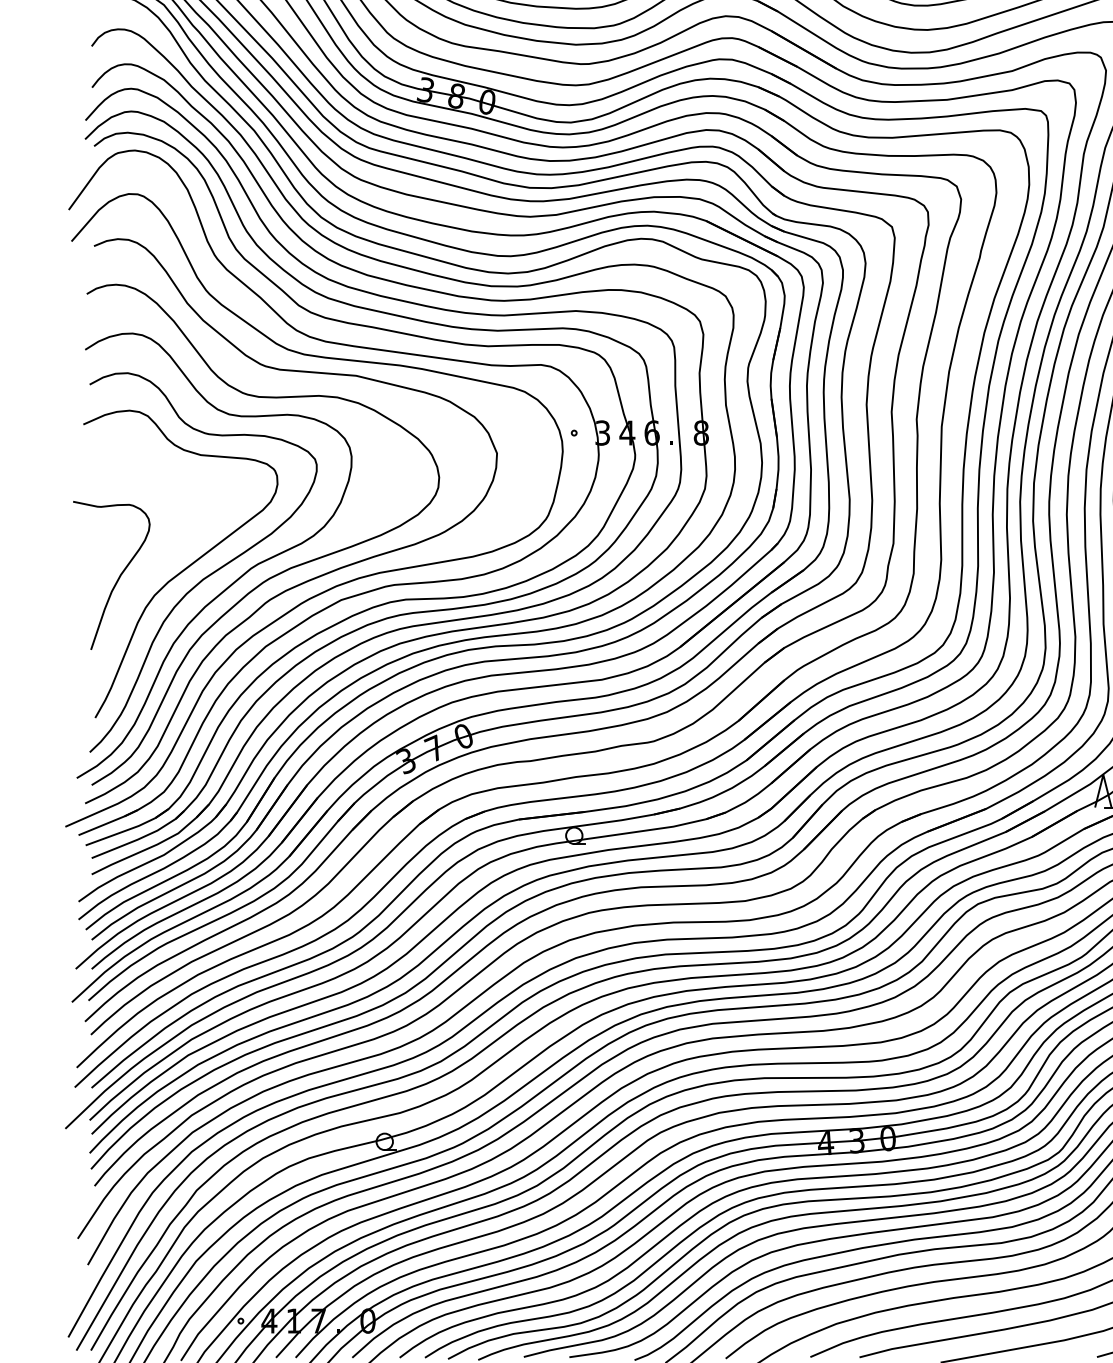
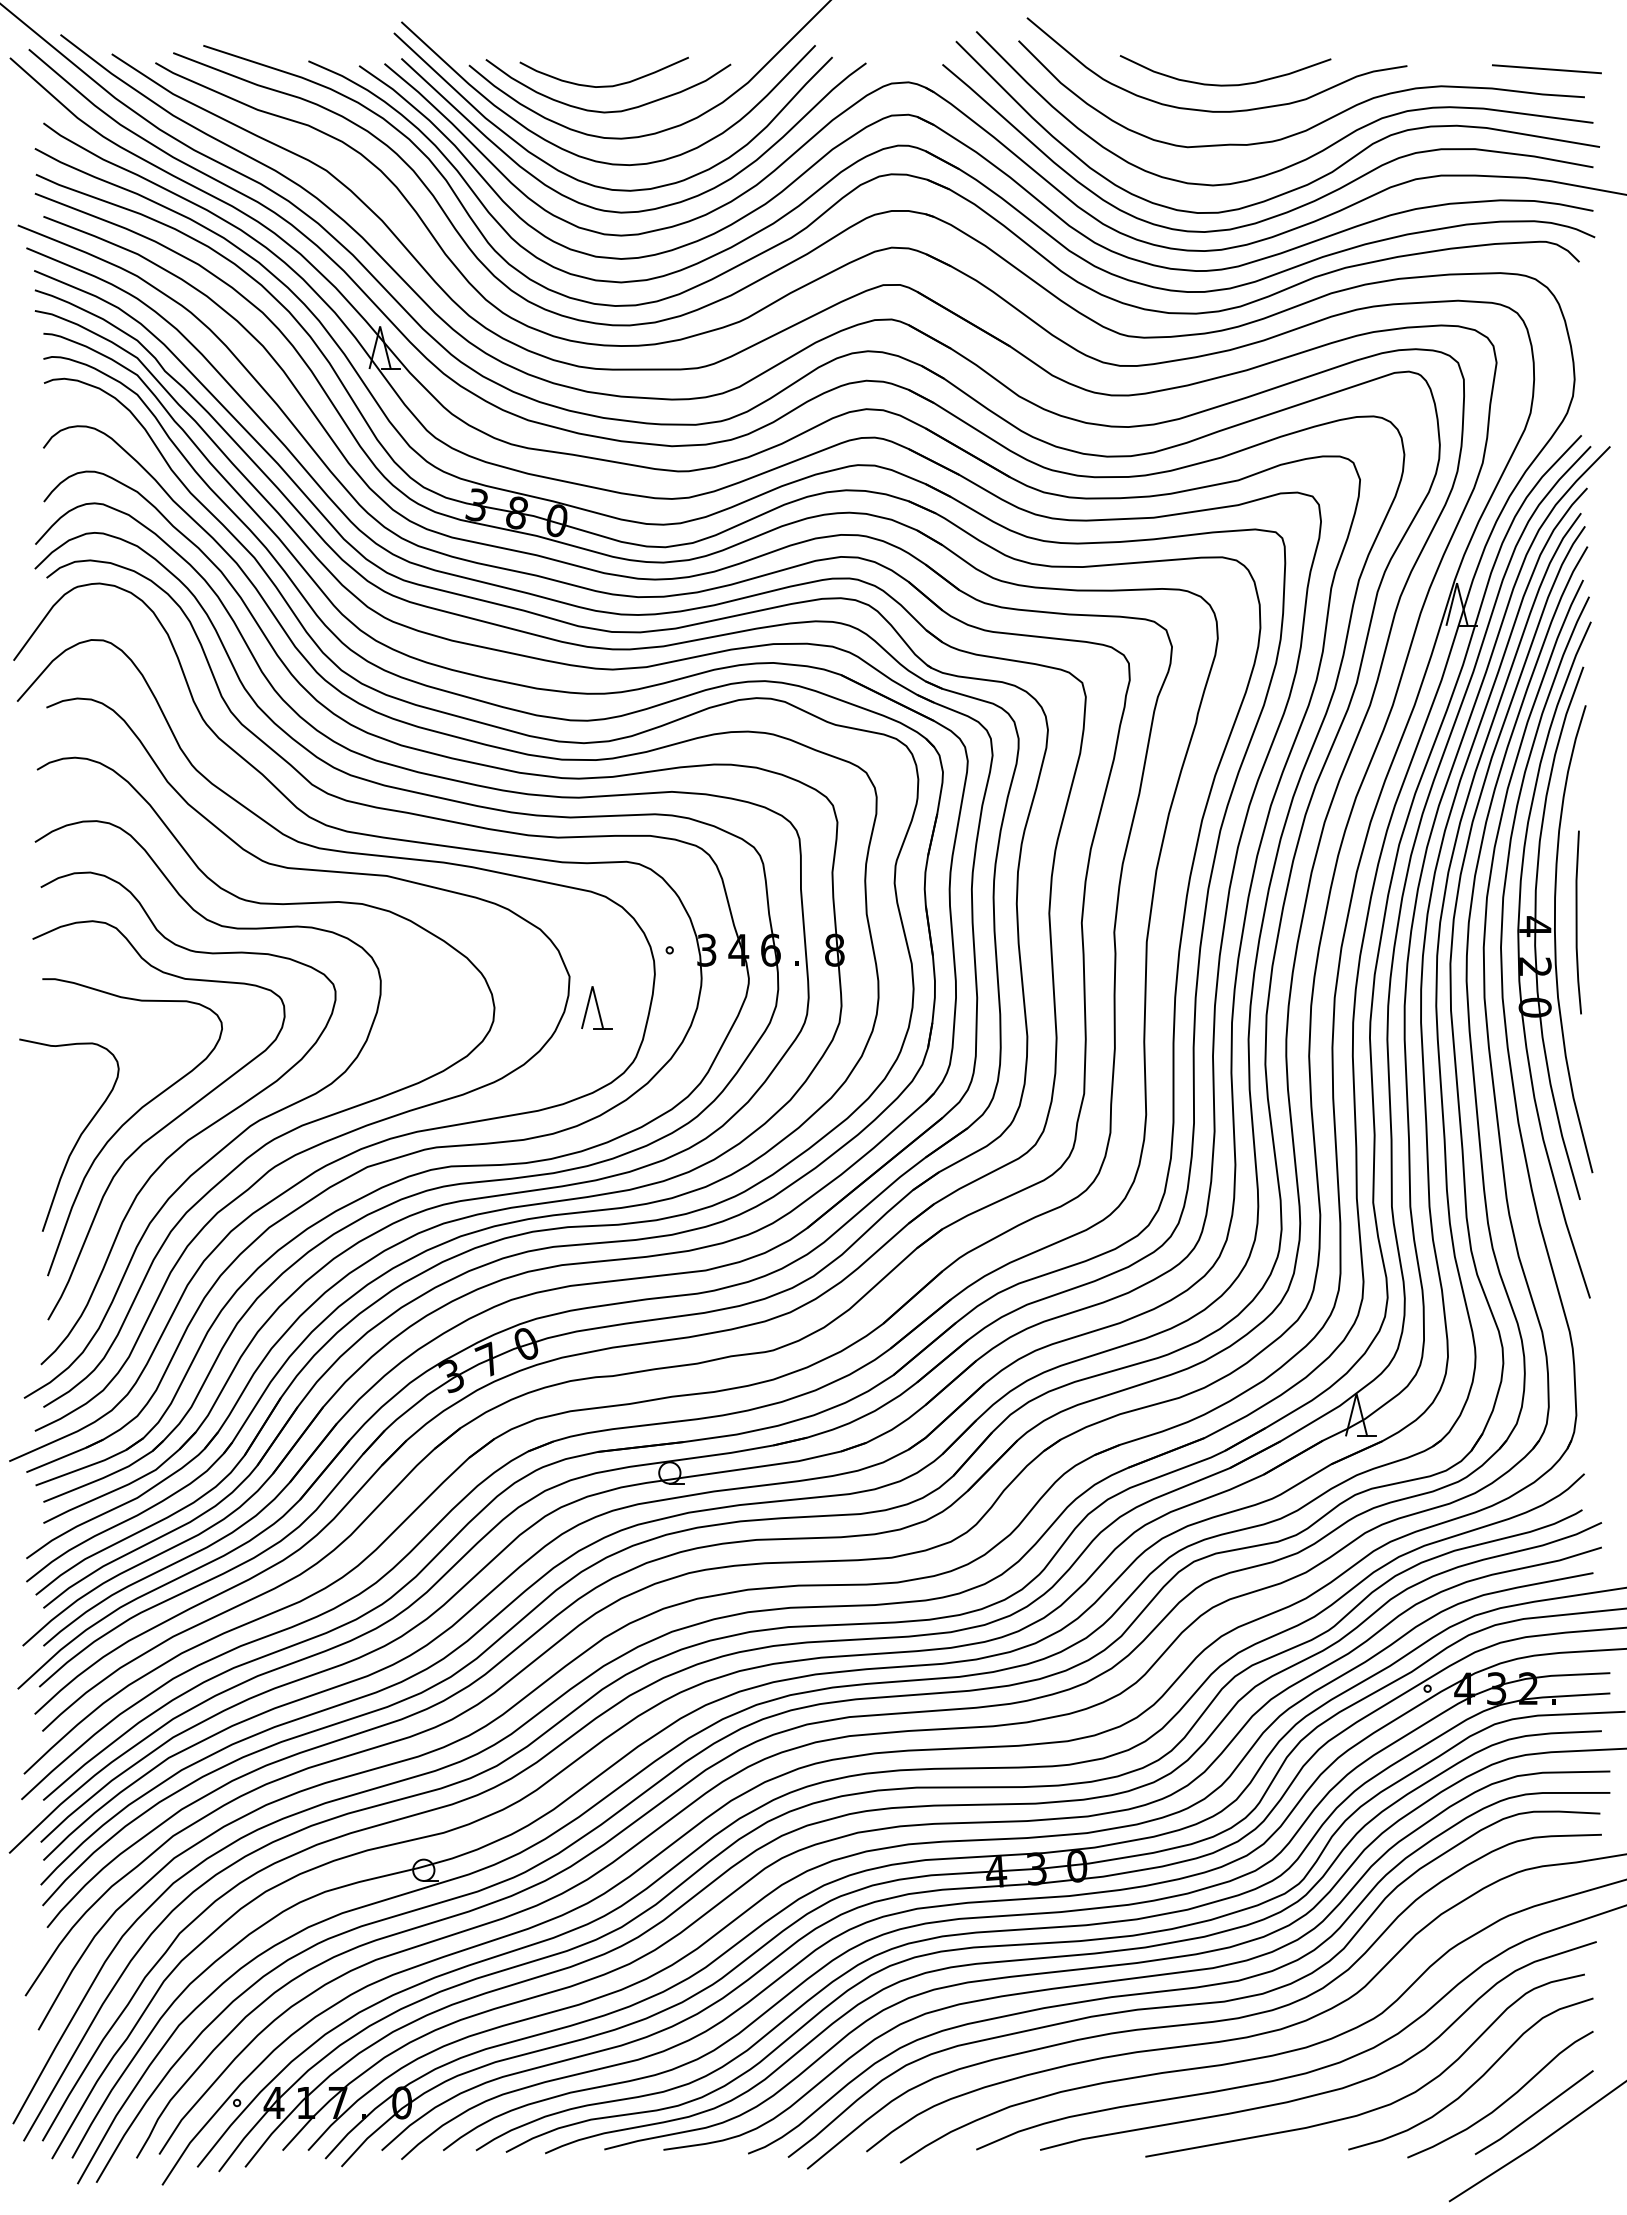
part: (517, 477) -> (596, 1007), added
curve: (156, 565) -> (127, 1122), added

